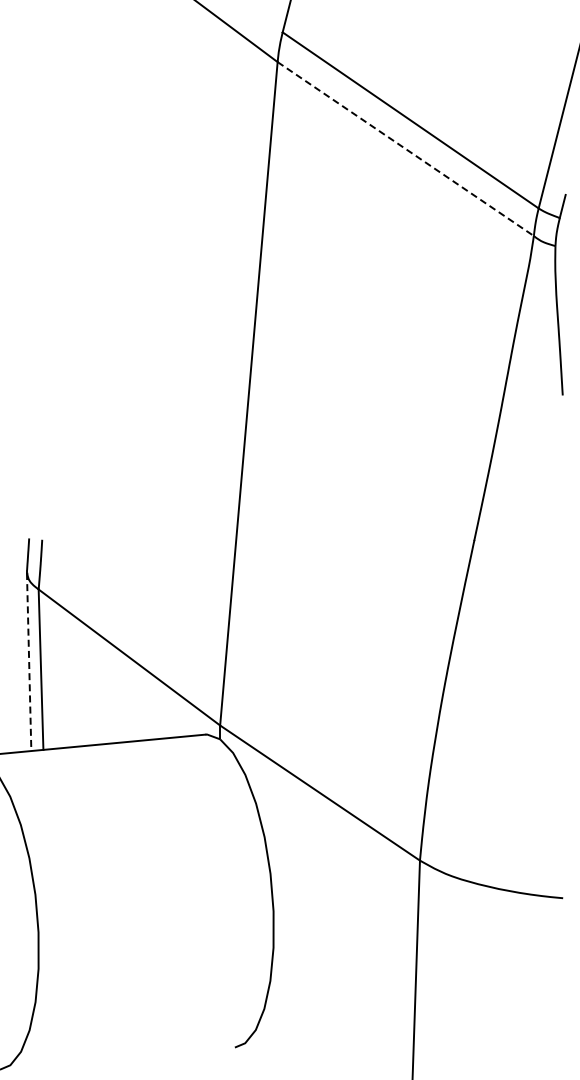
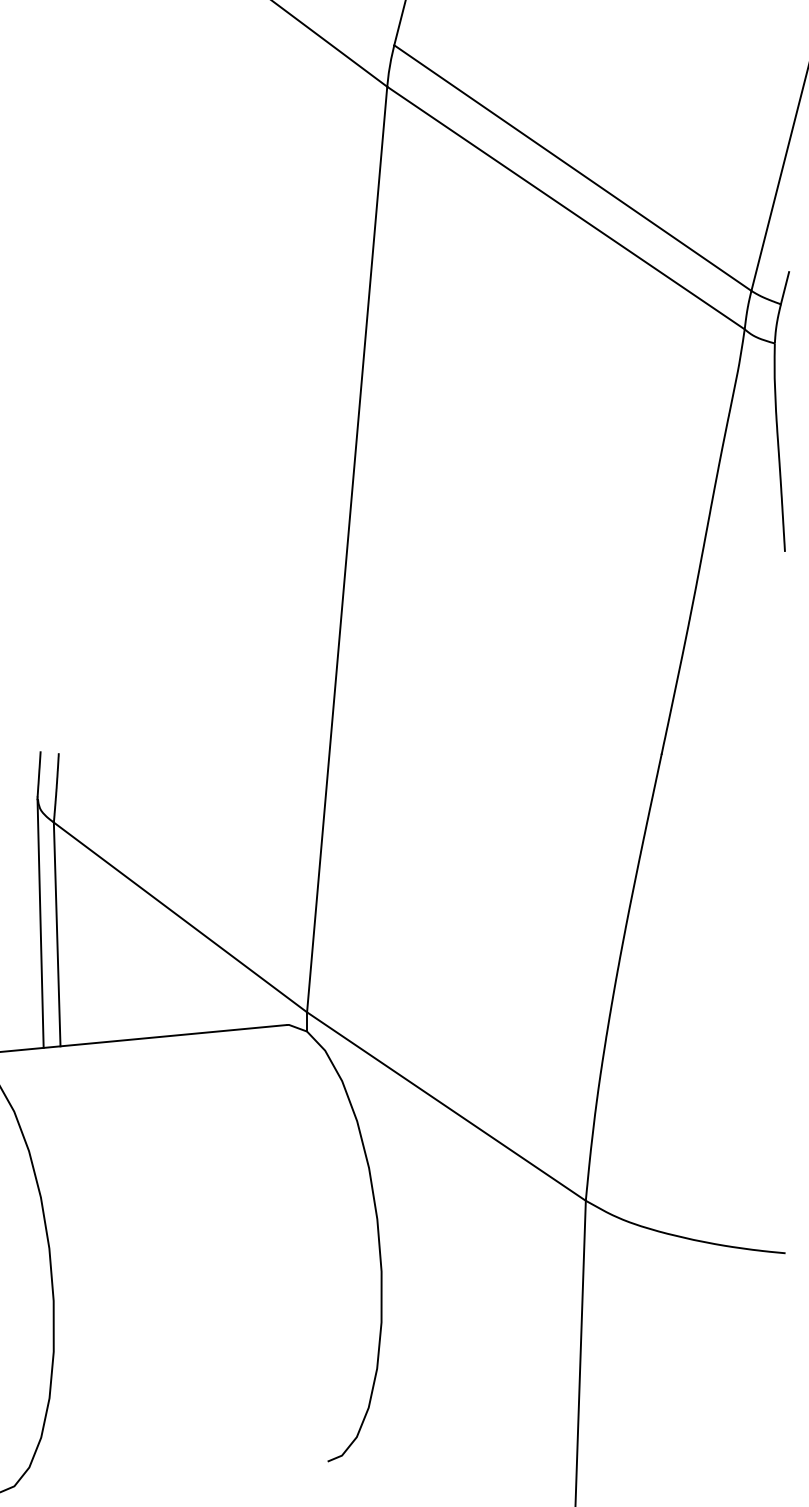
line: (405, 149) -> (565, 208), dashed -> solid
line: (29, 662) -> (41, 924), dashed -> solid

